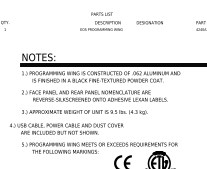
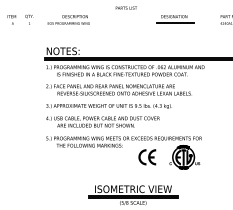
text: (101, 25) -> (68, 19), moved
line: (151, 29) -> (175, 23), added
text: (66, 128) -> (102, 121), moved

